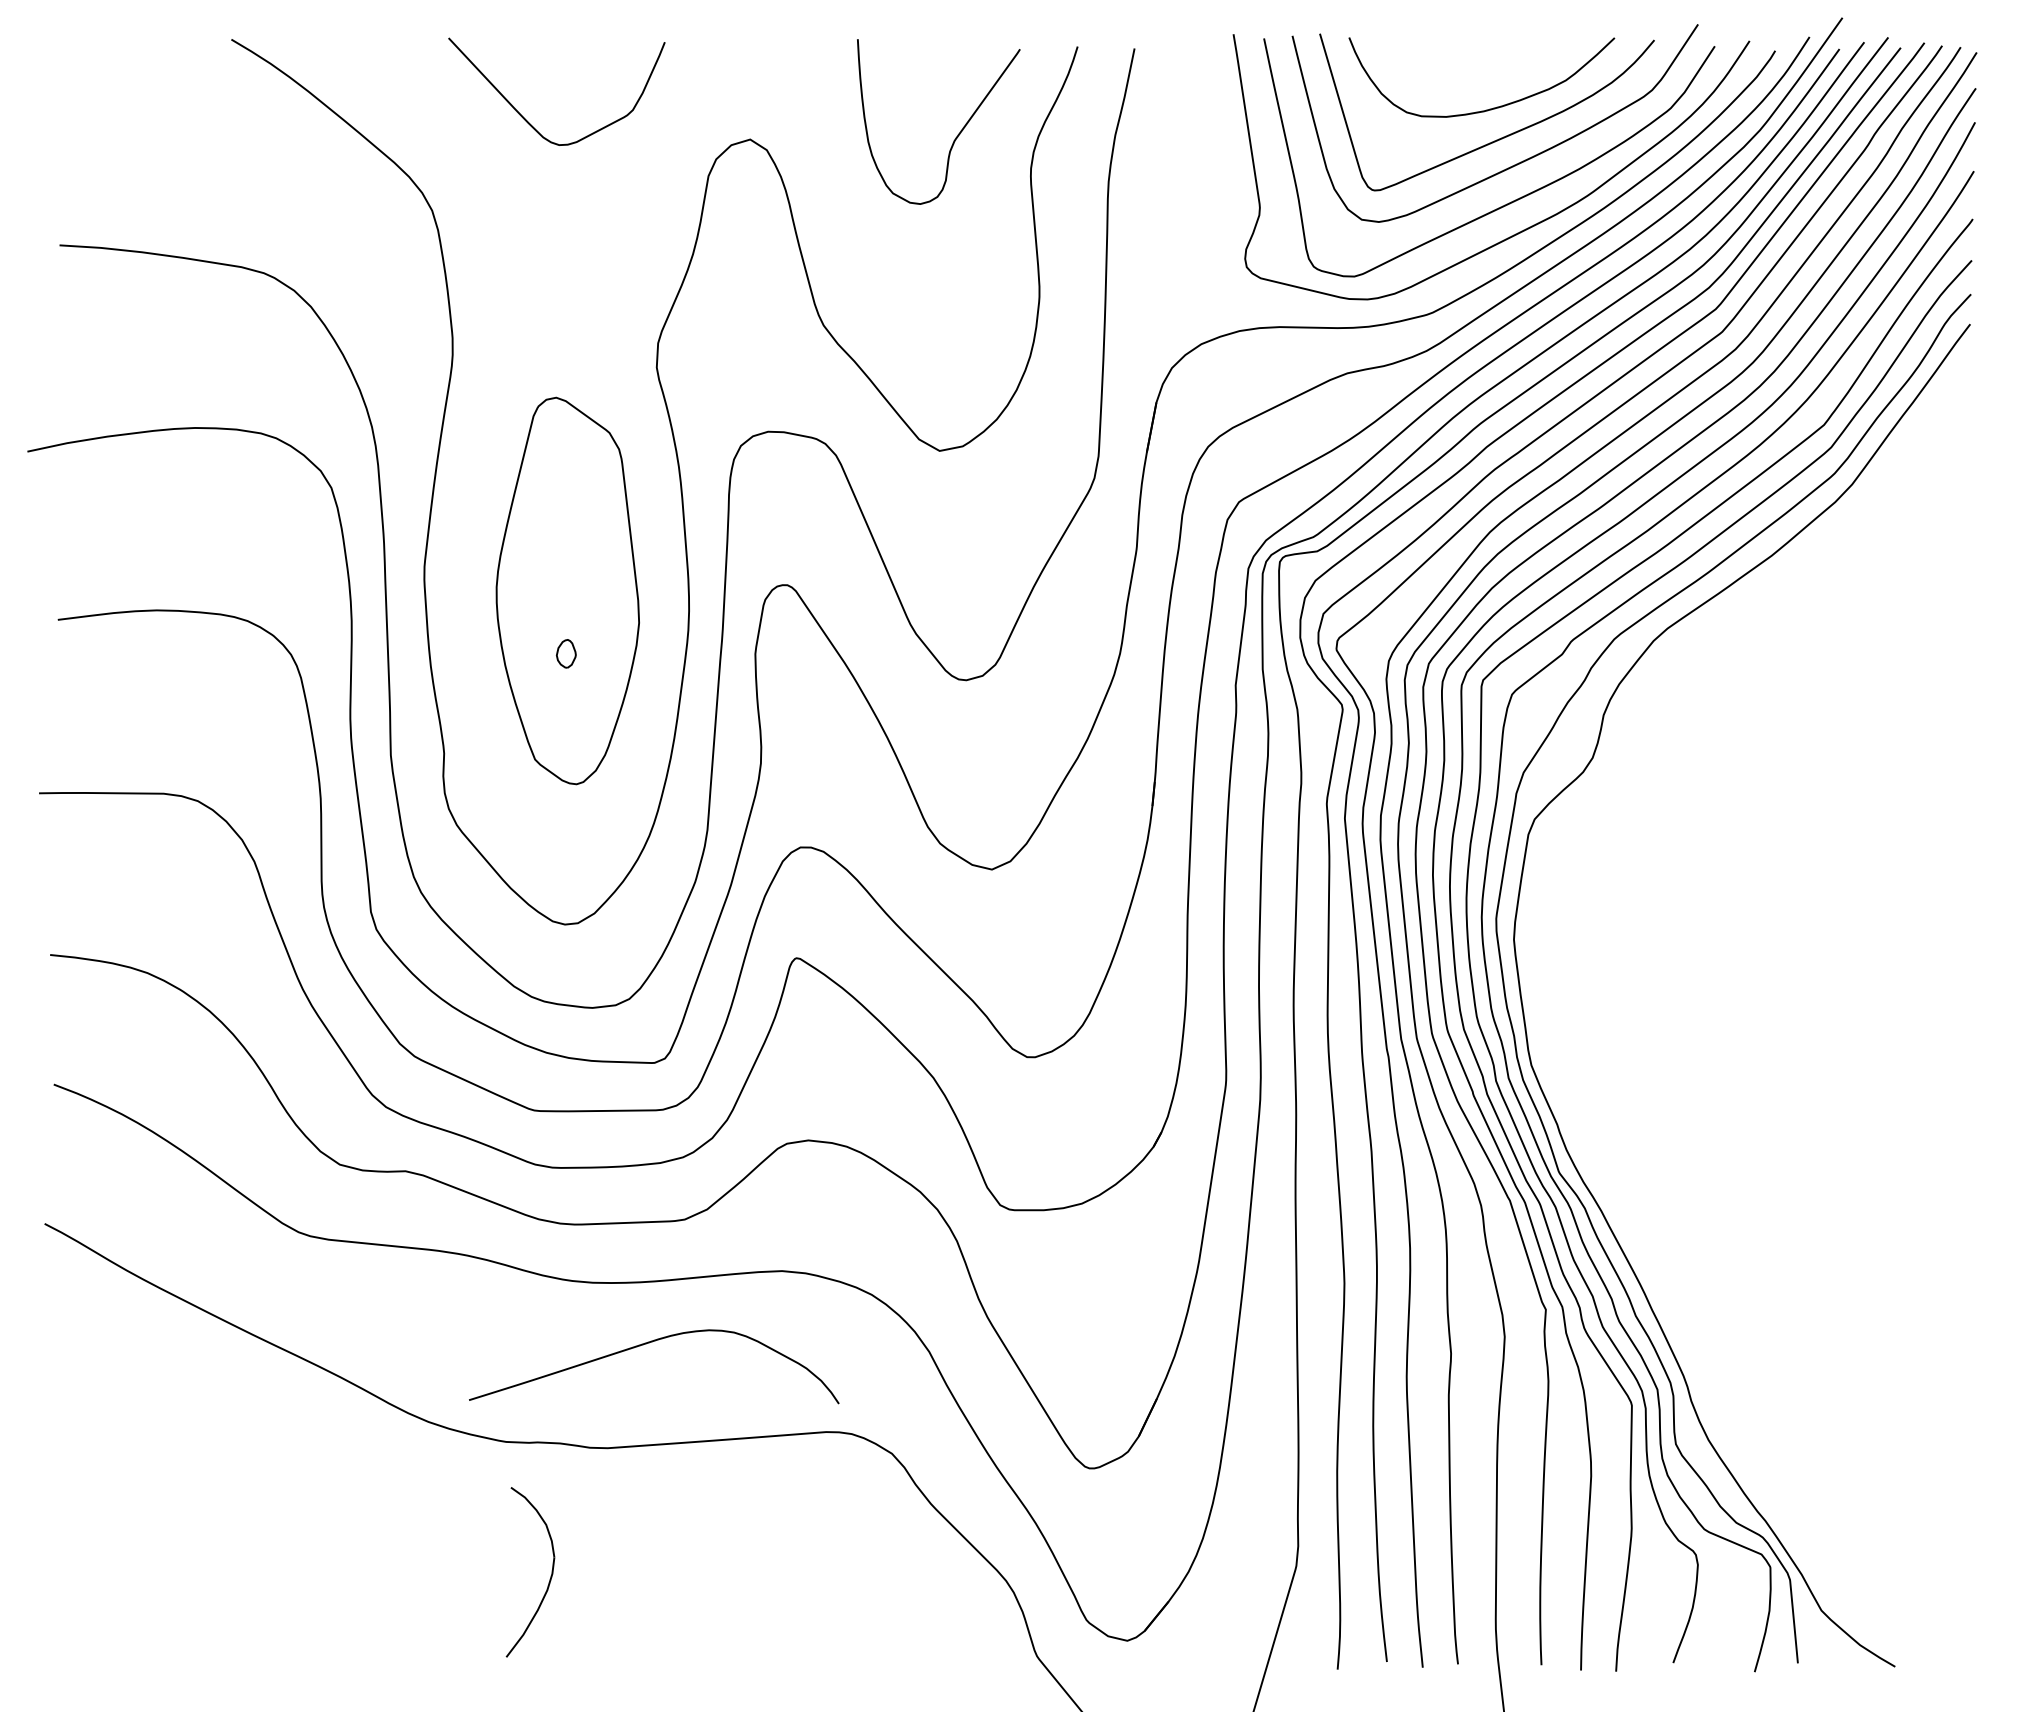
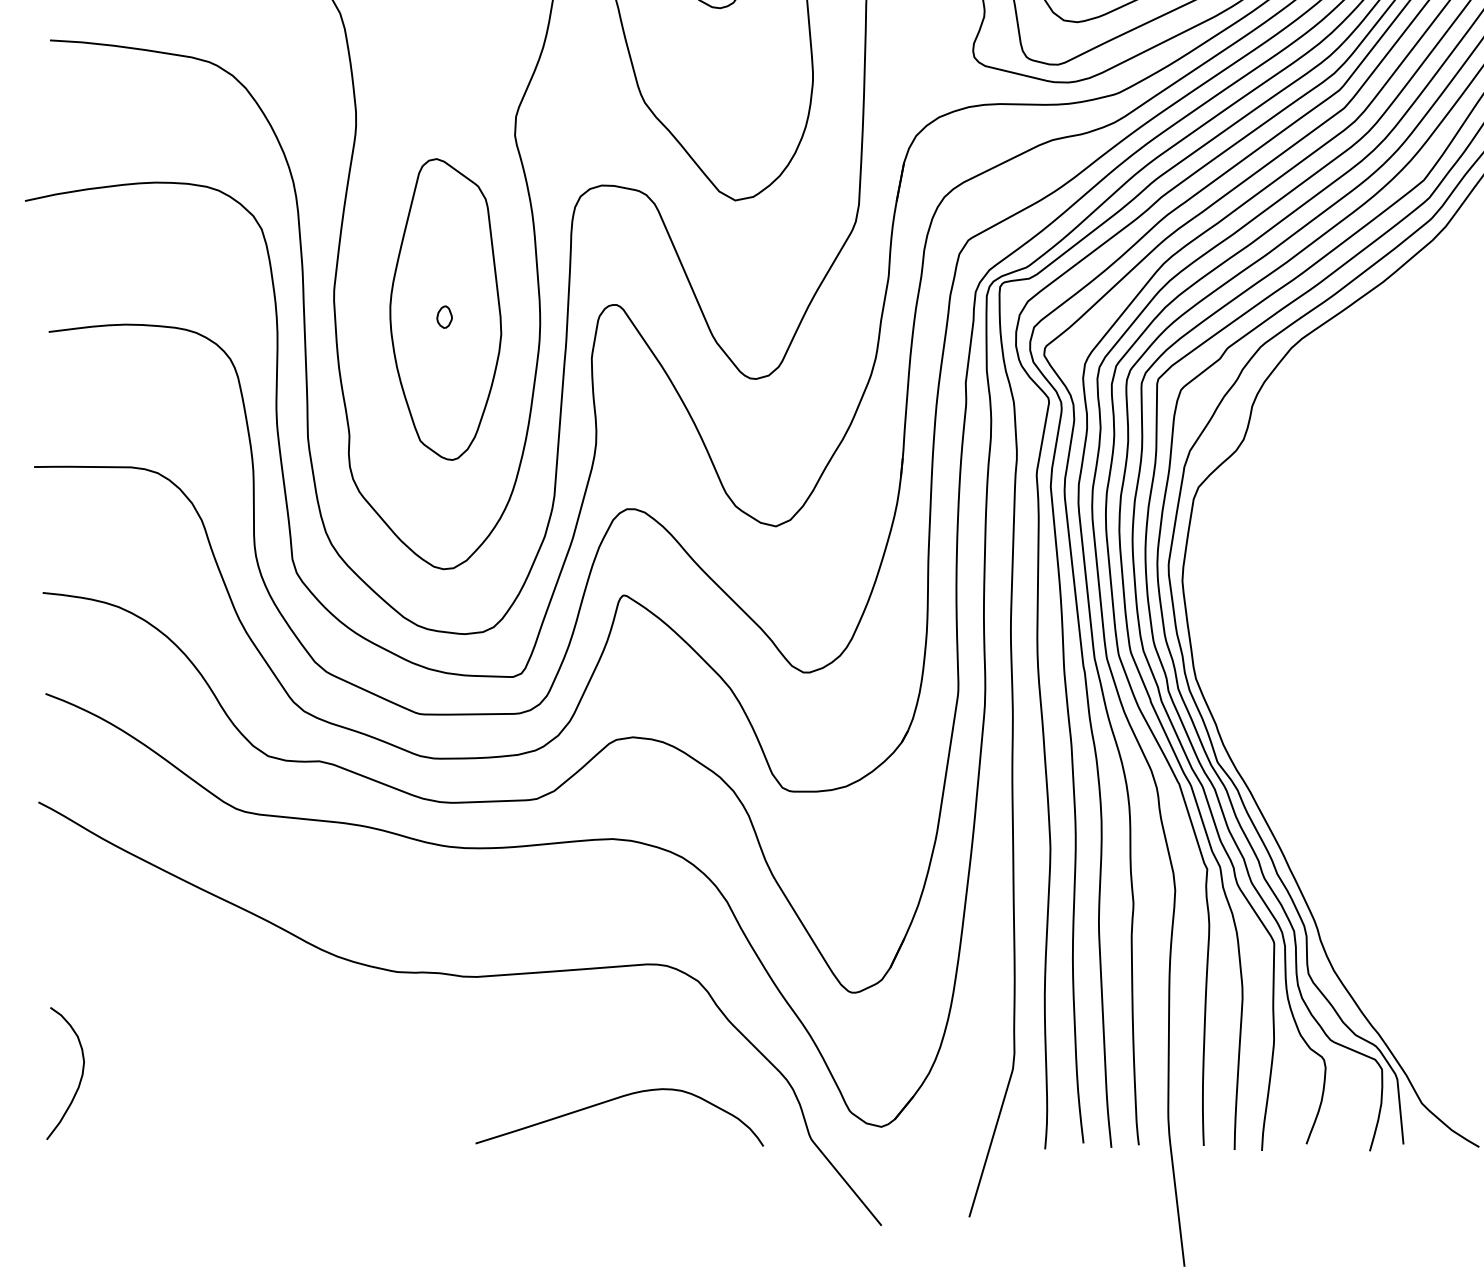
part: (566, 653) -> (444, 316), moved
curve: (646, 1344) -> (613, 1100), moved
part: (550, 1575) -> (81, 1076), moved

